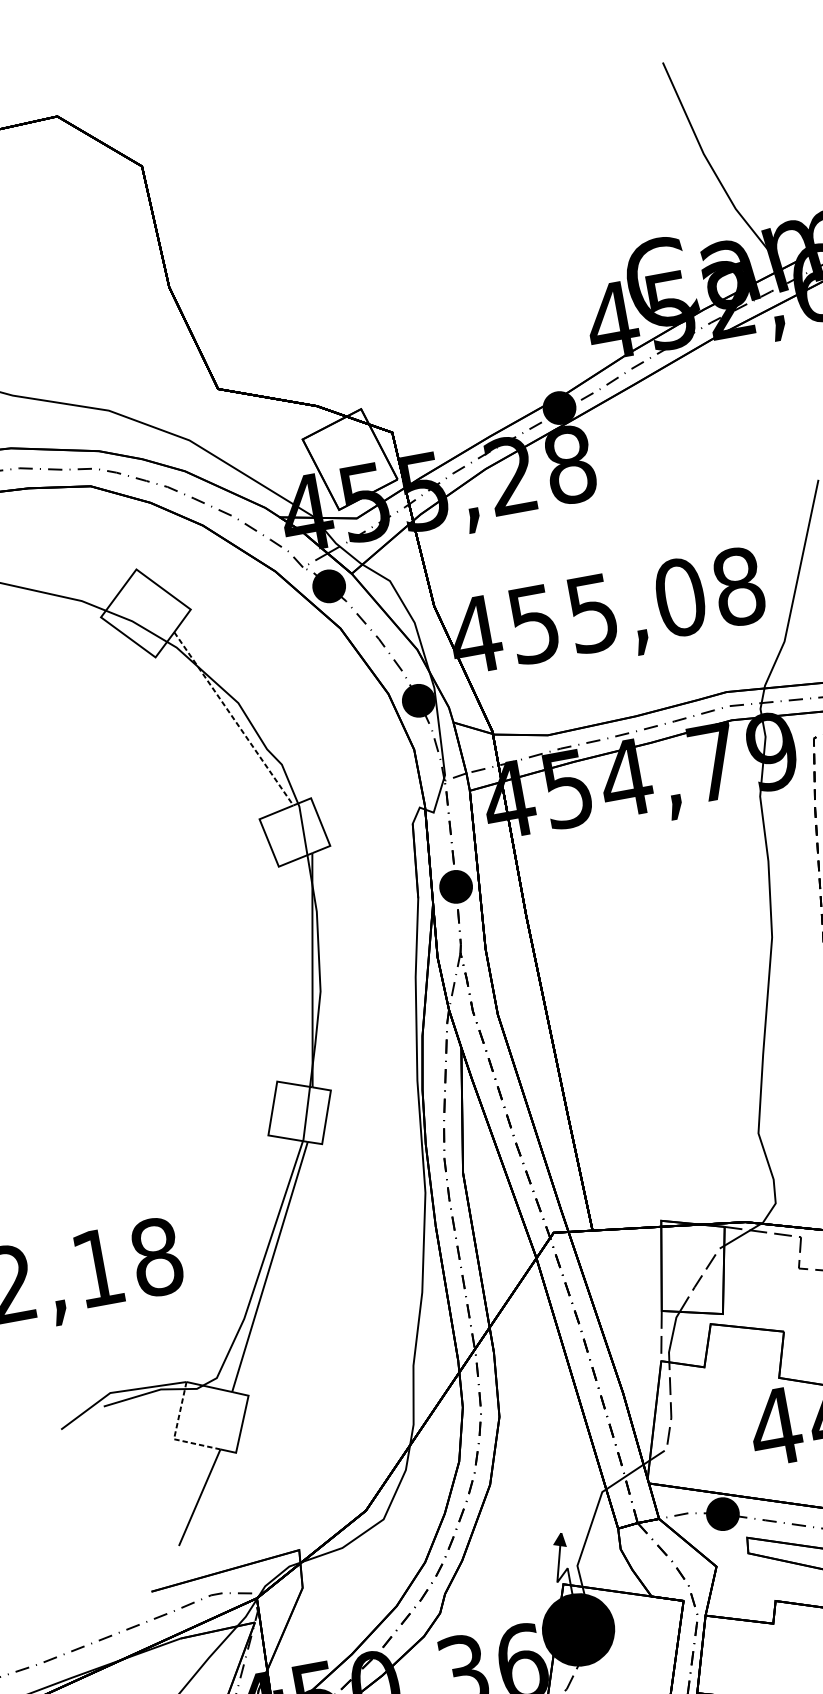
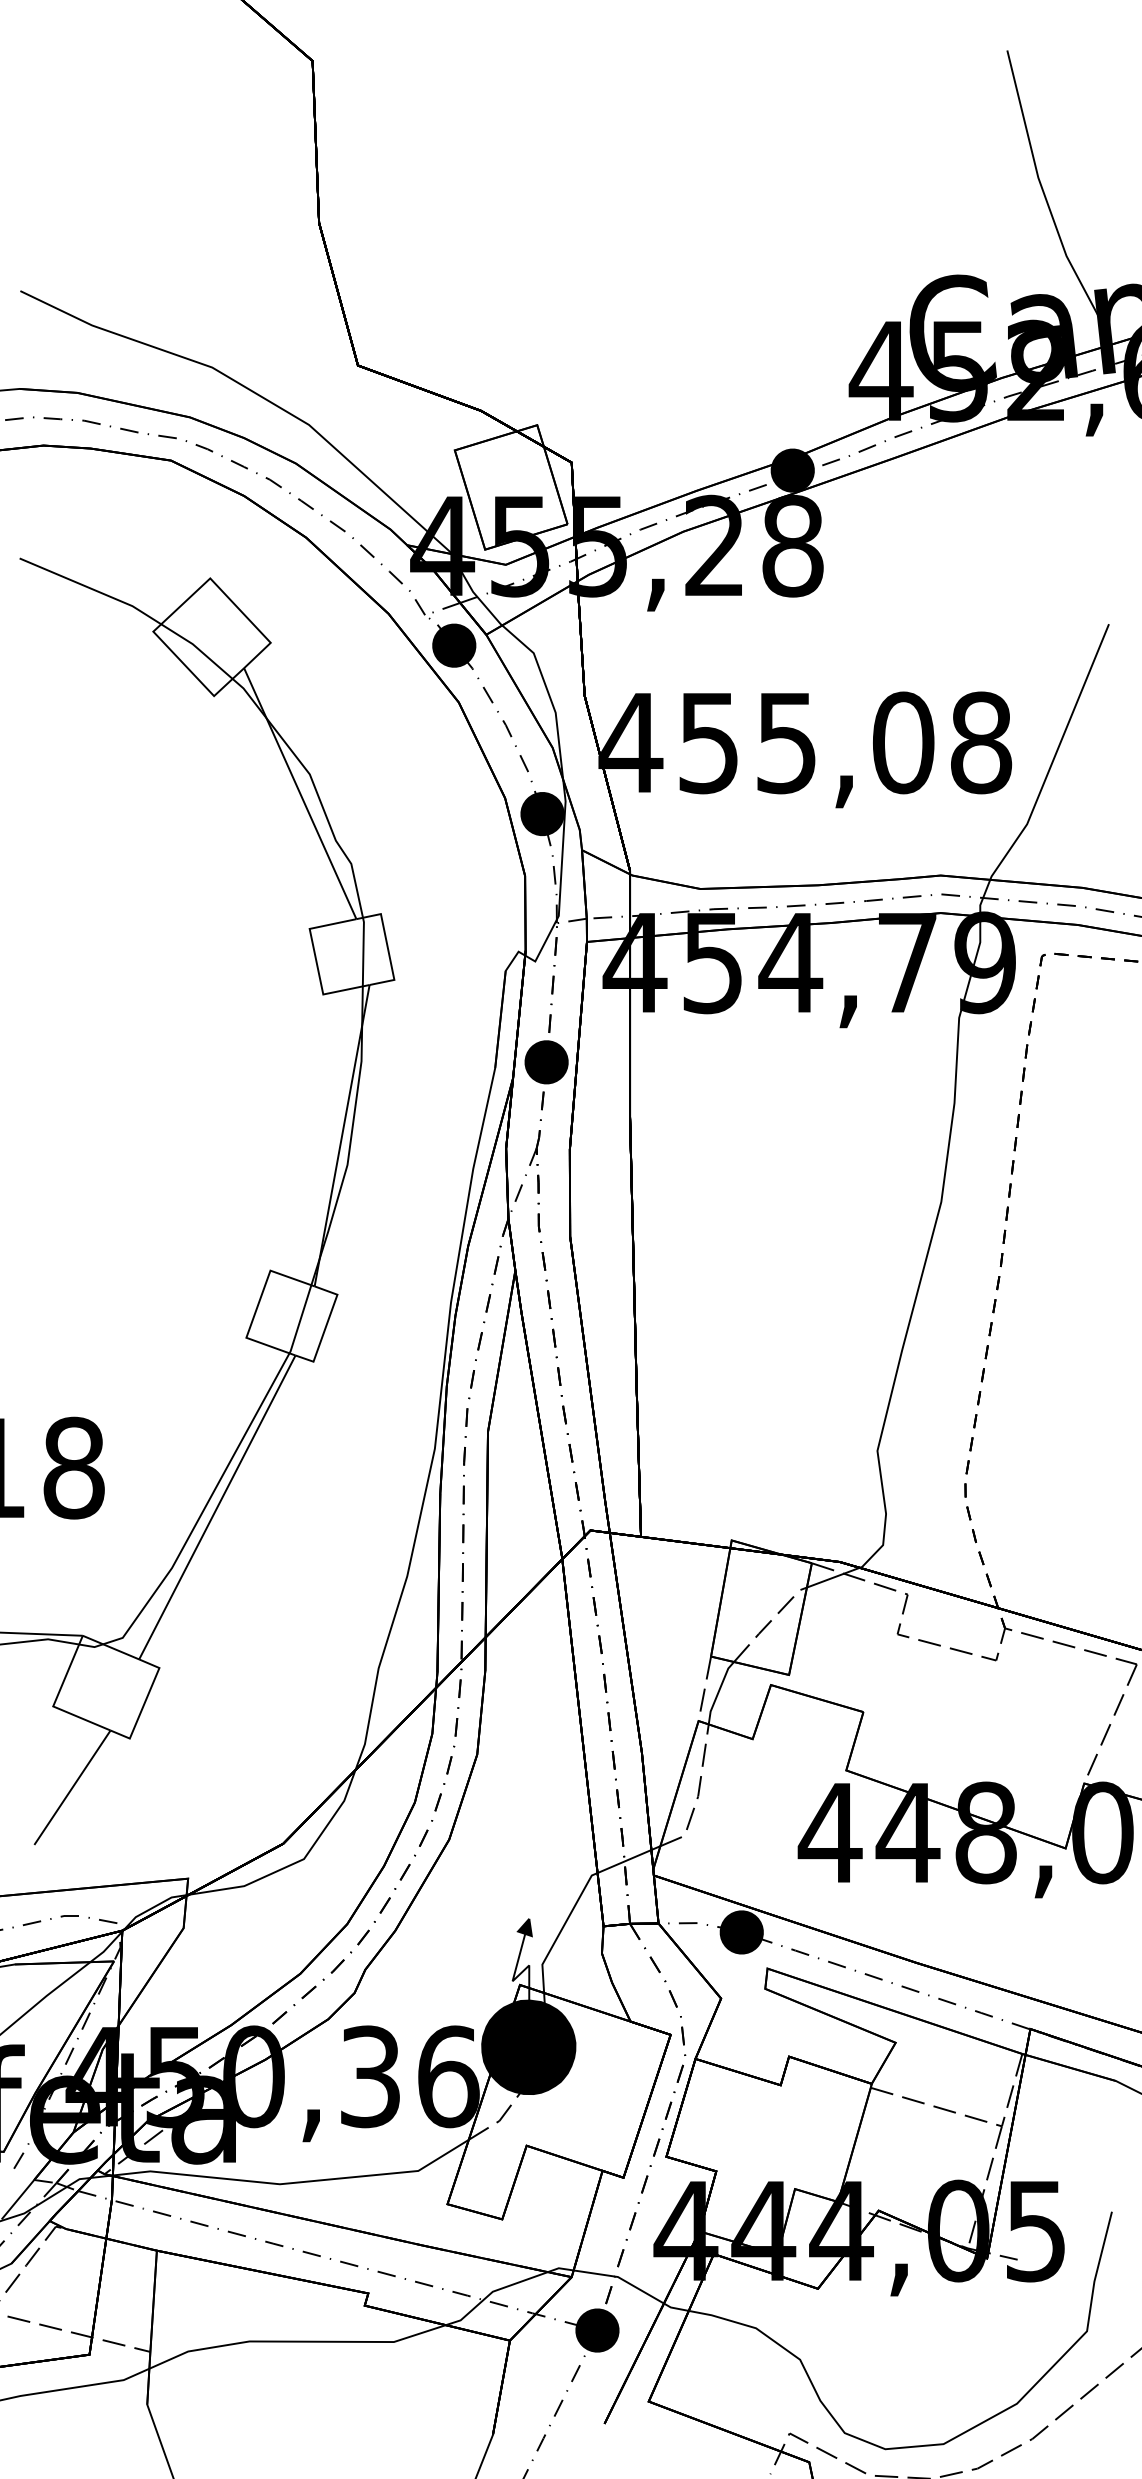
line: (234, 719) -> (300, 794), dashed -> solid
line: (174, 1434) -> (55, 1700), dashed -> solid

